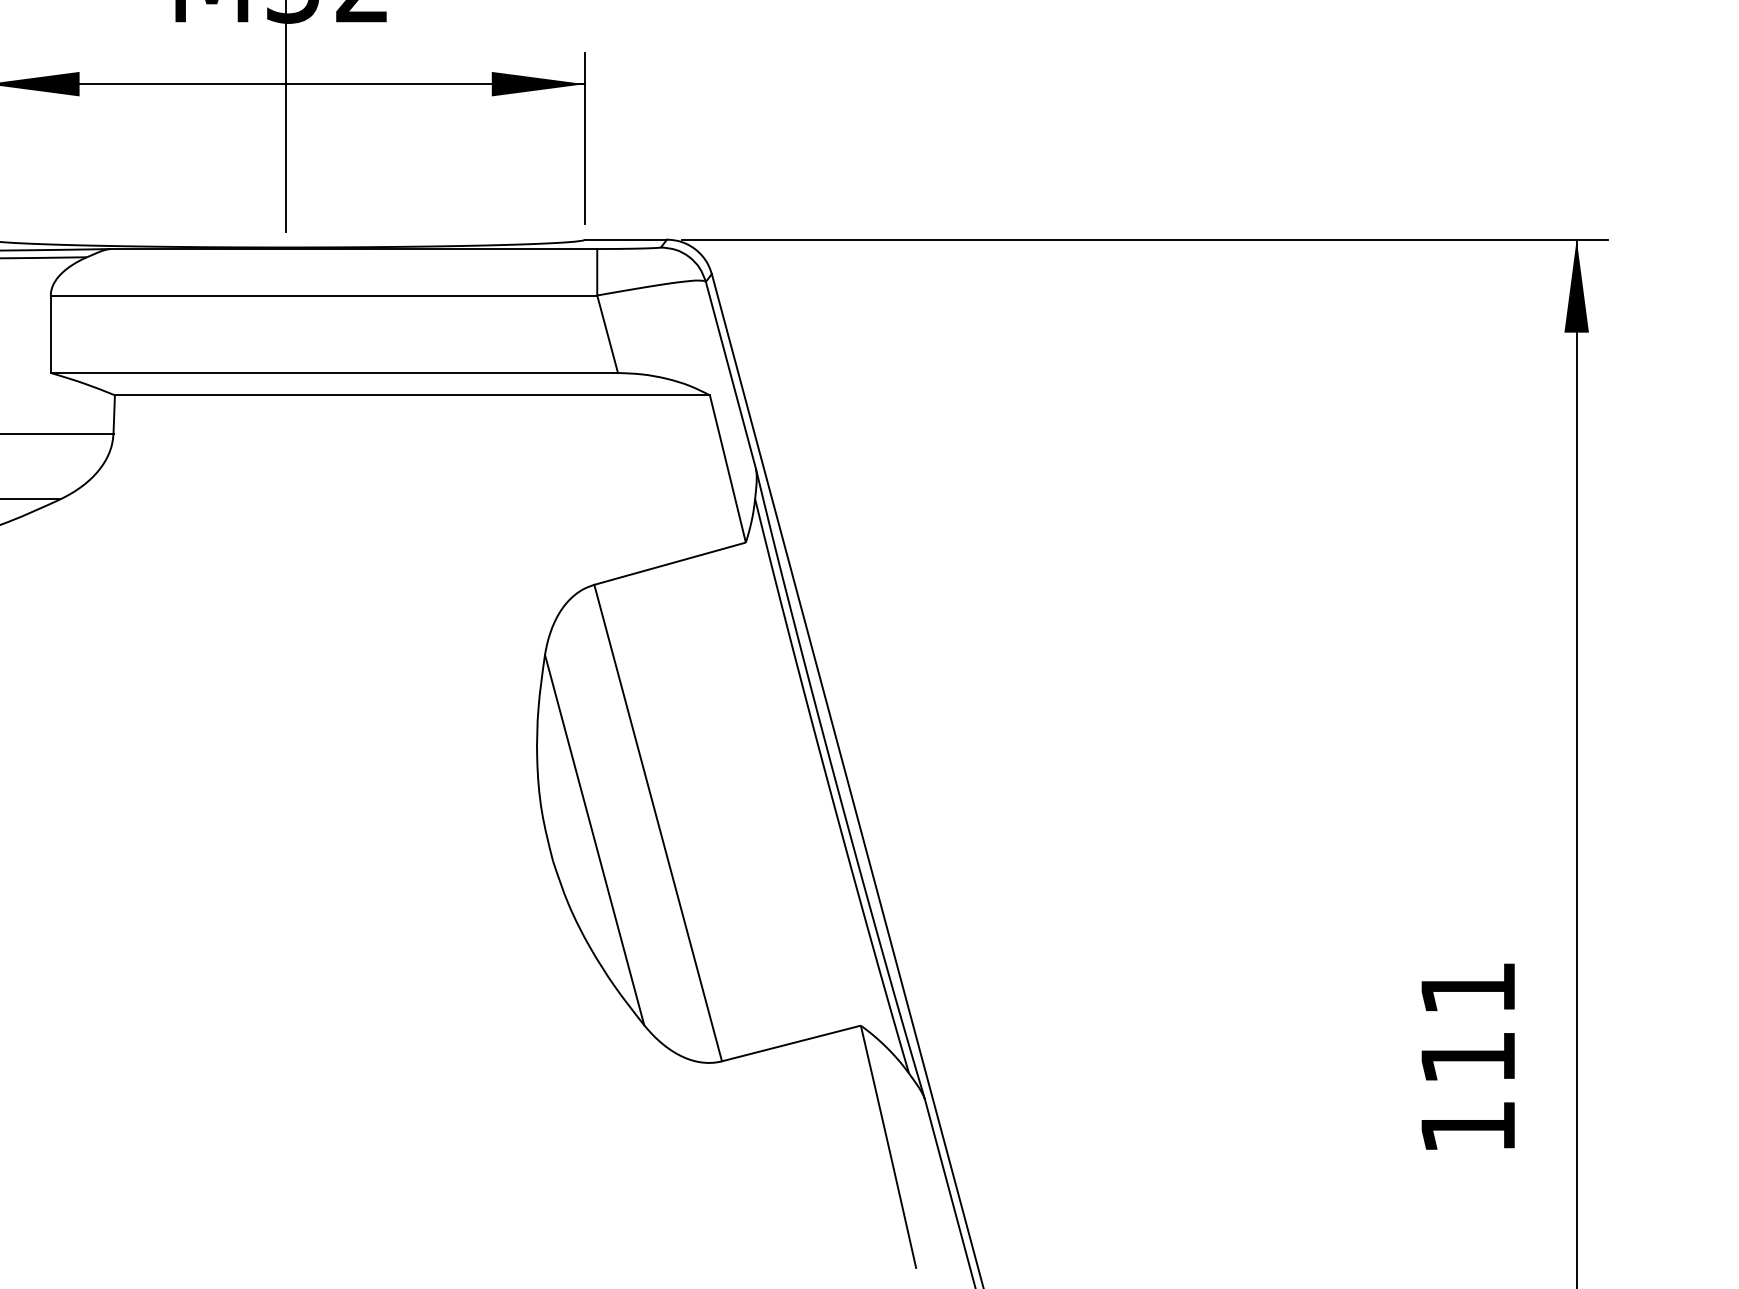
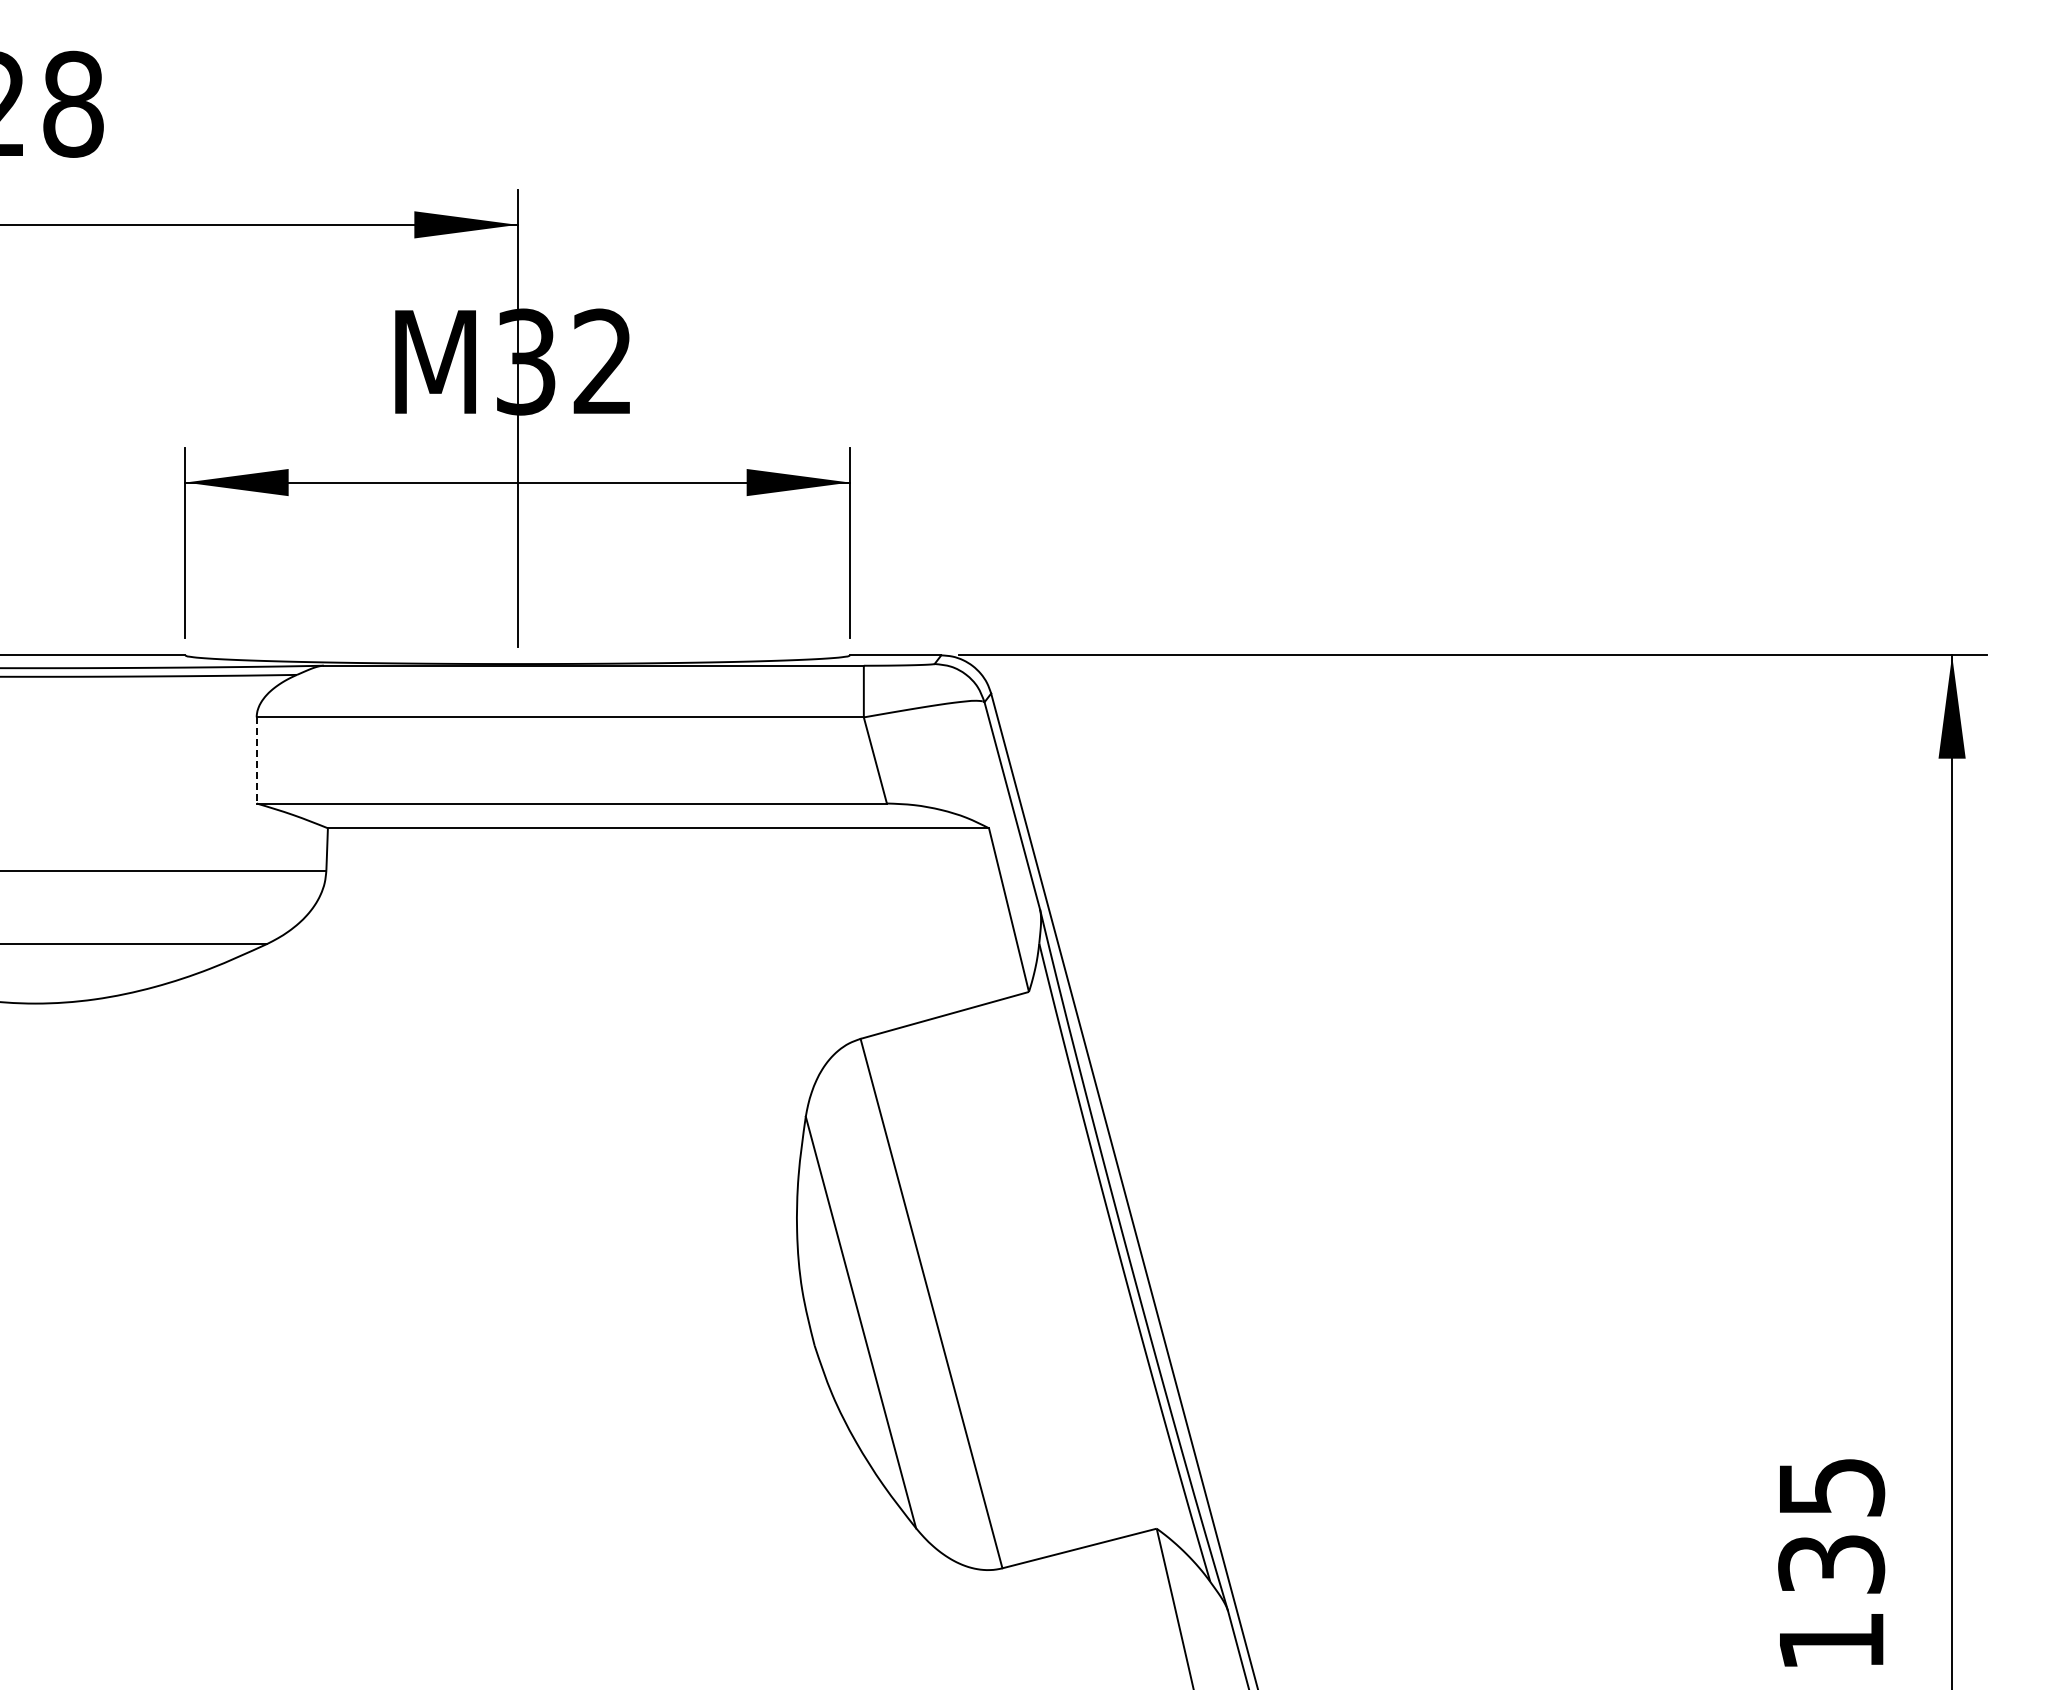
line: (50, 334) -> (256, 760), solid -> dashed
text: (1468, 1023) -> (1831, 1526), 111 -> 135

